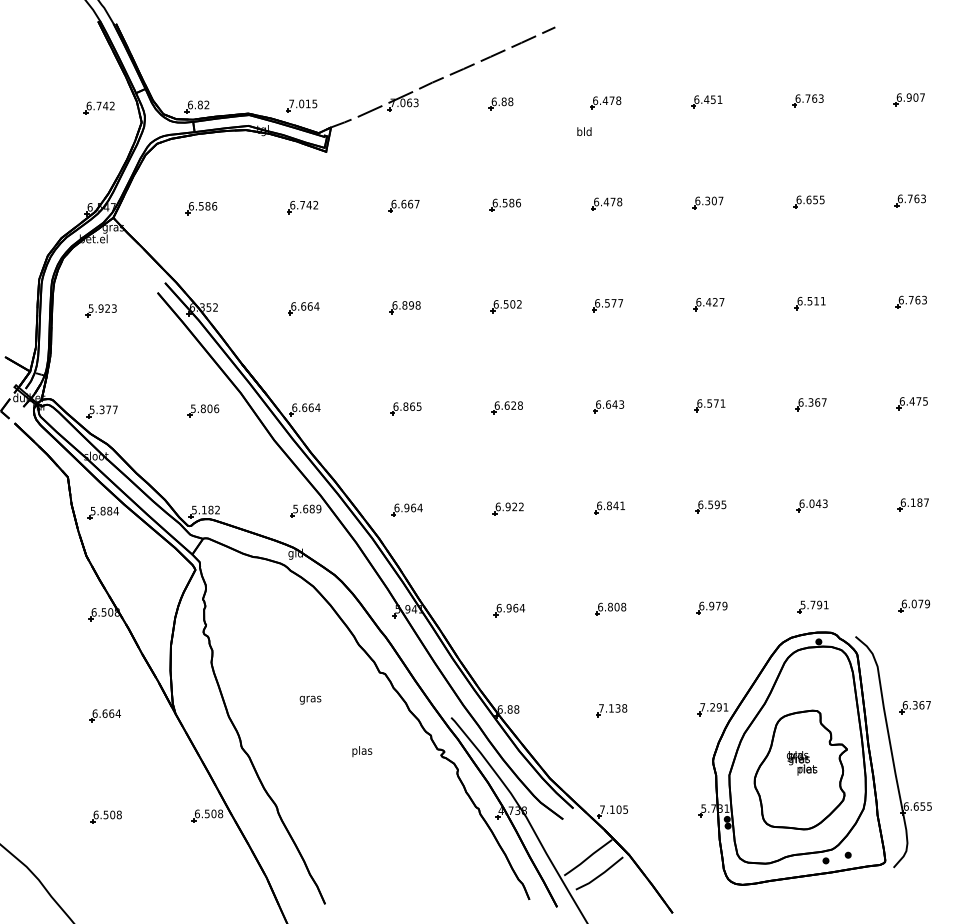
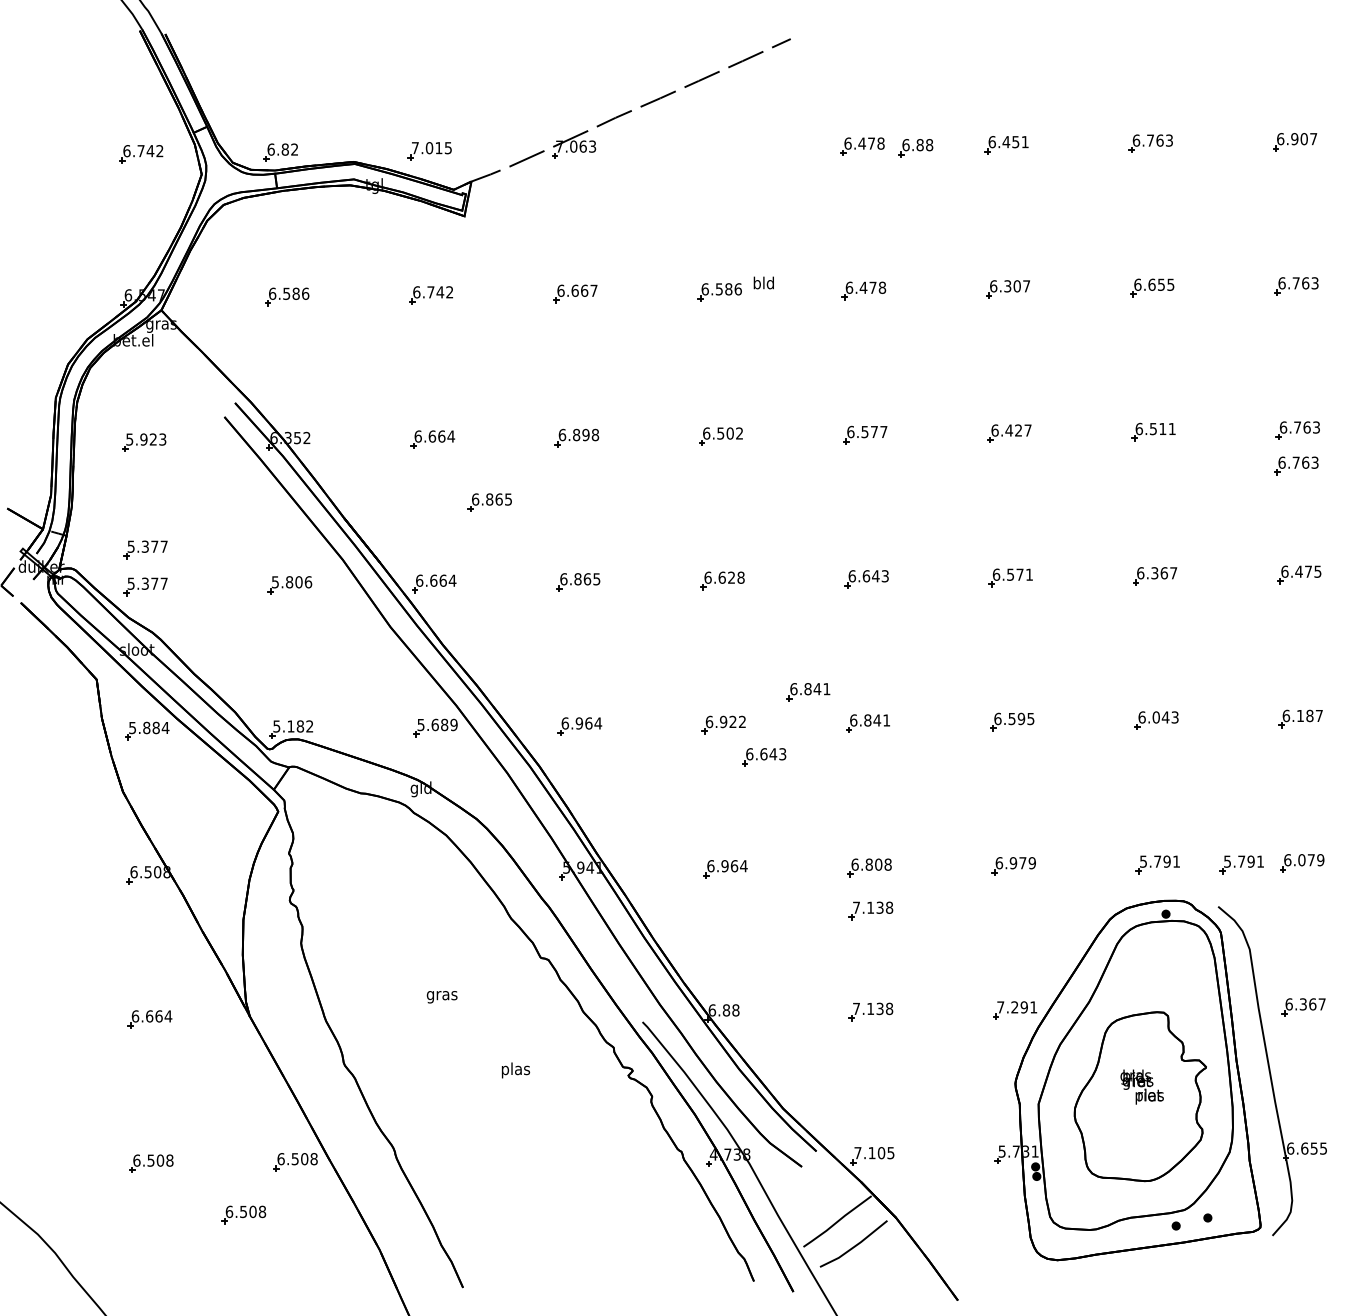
part: (500, 103) -> (914, 147), moved
text: (584, 131) -> (763, 282), moved
part: (909, 326) -> (1295, 465), added
part: (343, 352) -> (489, 502), added
part: (101, 385) -> (144, 549), added
part: (567, 485) -> (808, 691), added
part: (536, 531) -> (763, 756), added
part: (871, 606) -> (1240, 863), added
part: (611, 639) -> (870, 910), added
part: (170, 852) -> (242, 1214), added

